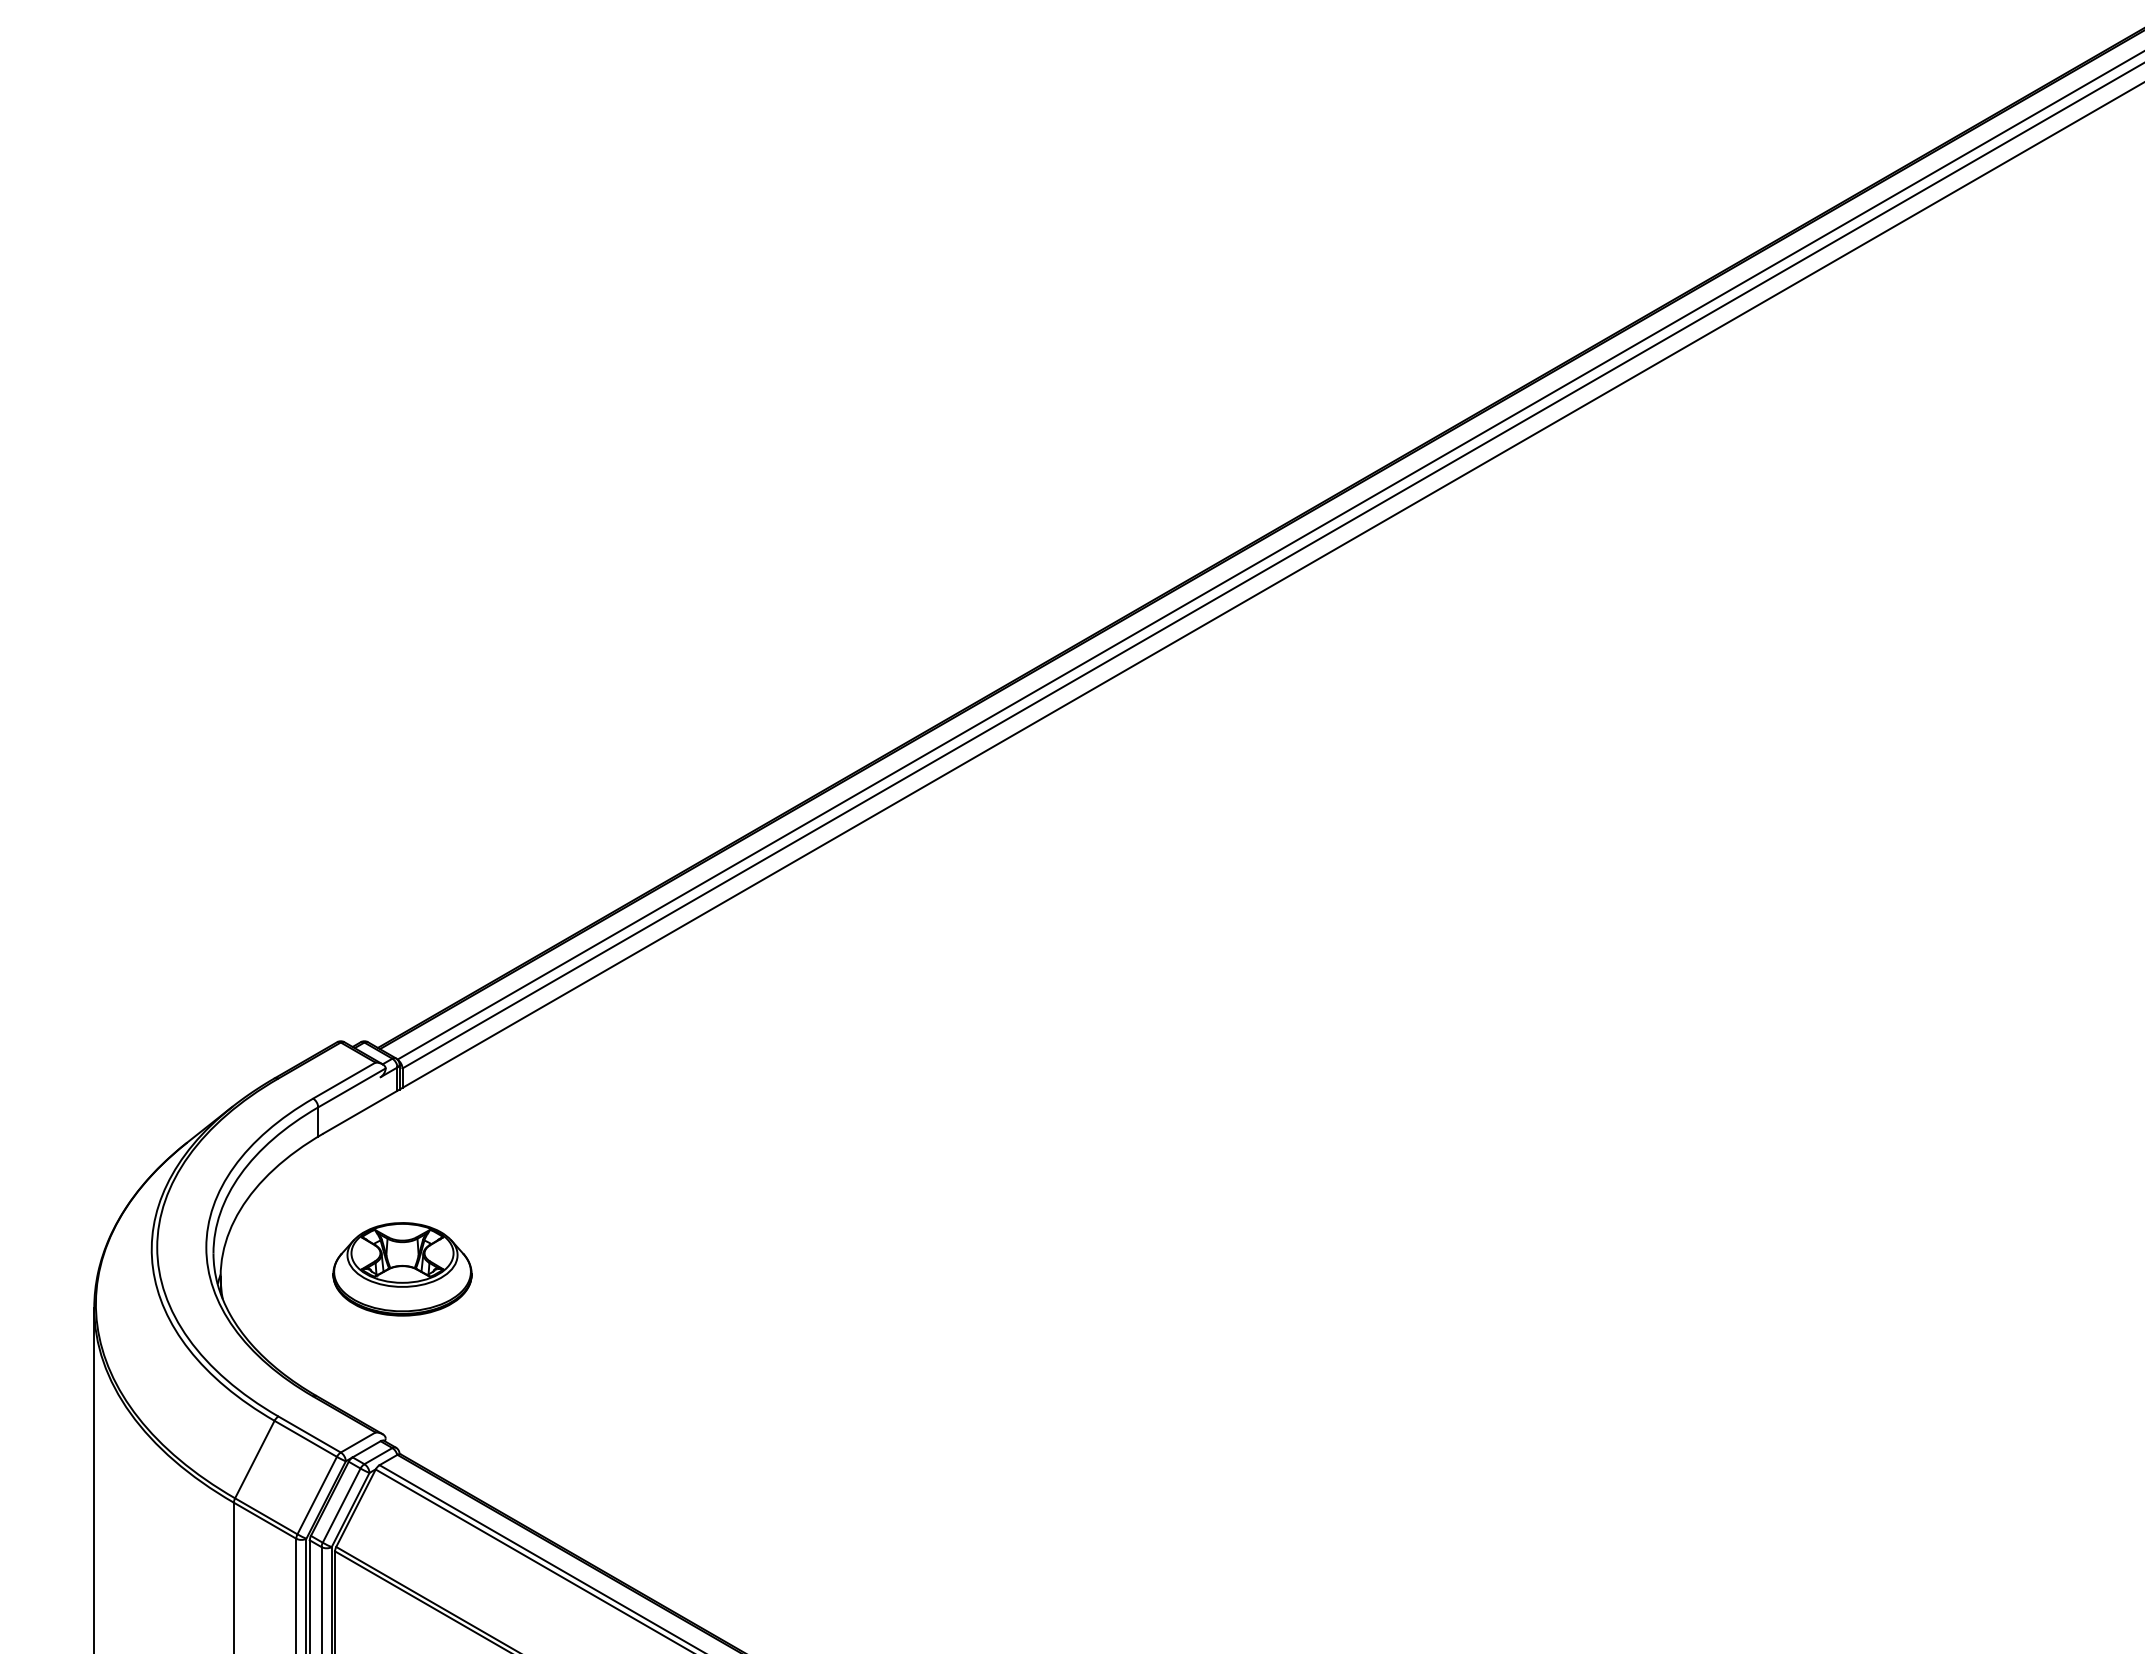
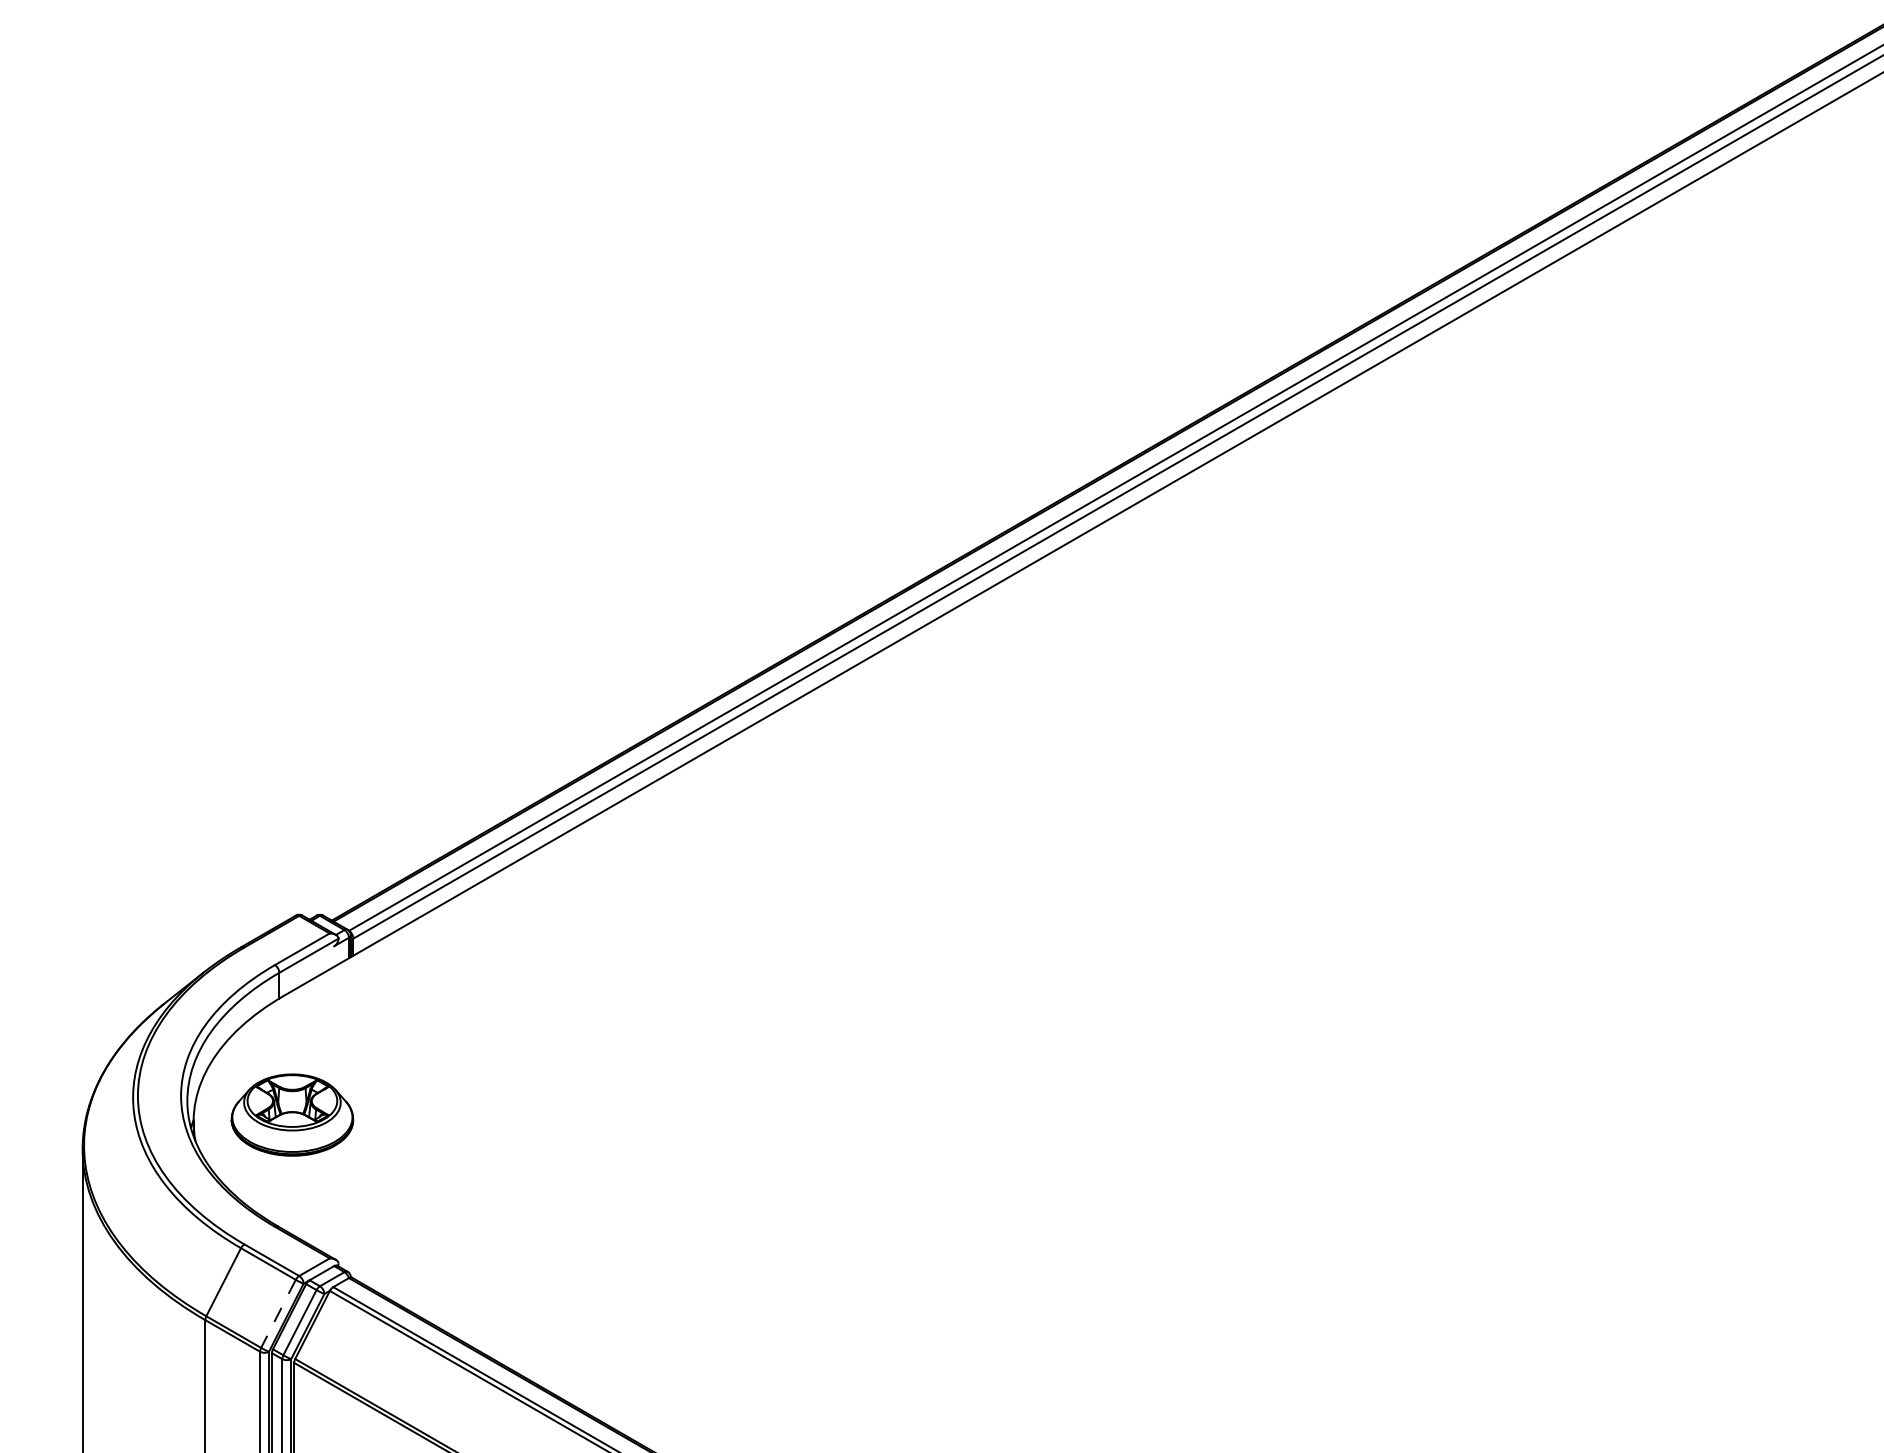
part: (402, 1268) -> (292, 1114), moved
line: (317, 1496) -> (278, 1314), solid -> dashed

